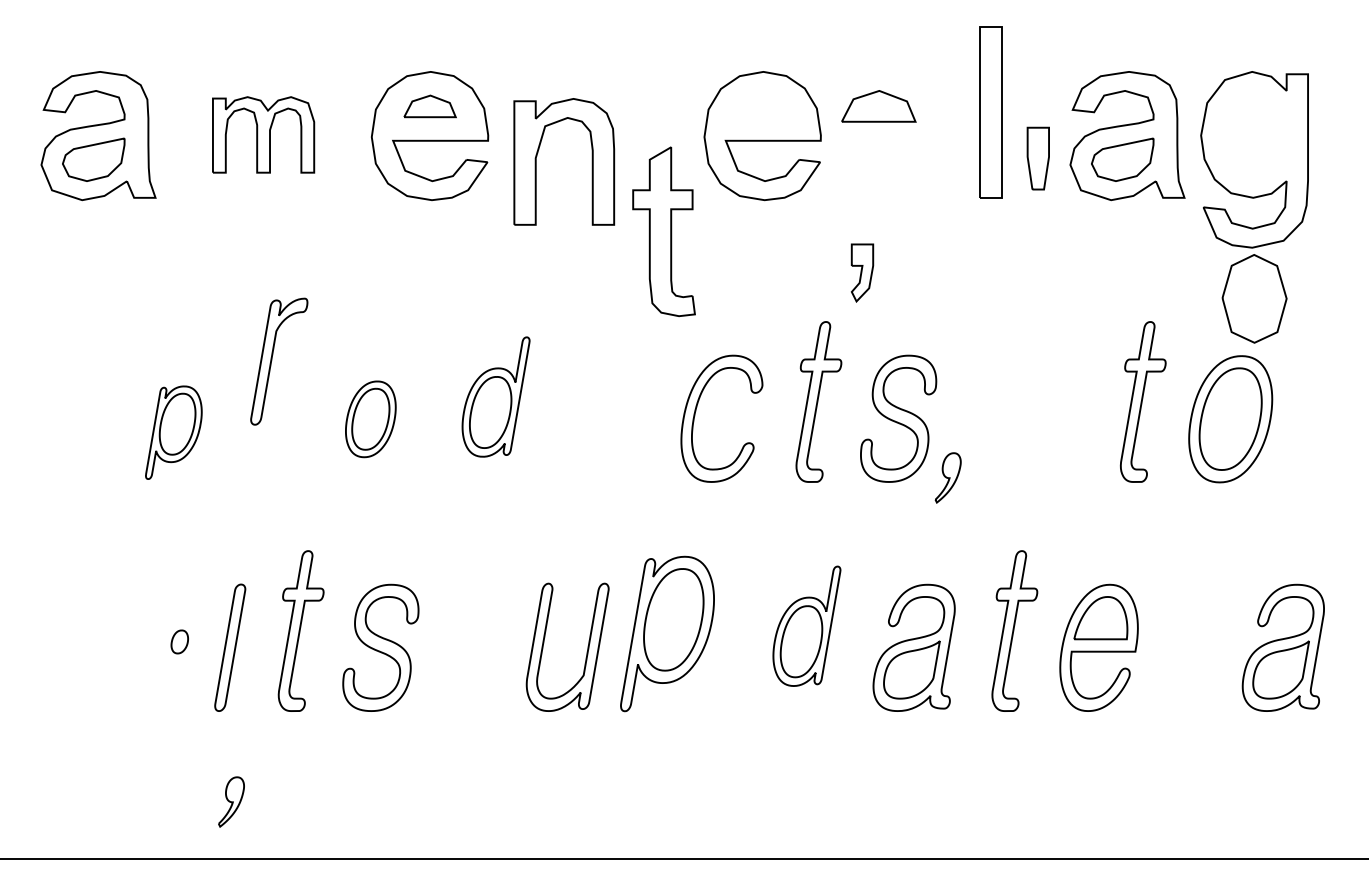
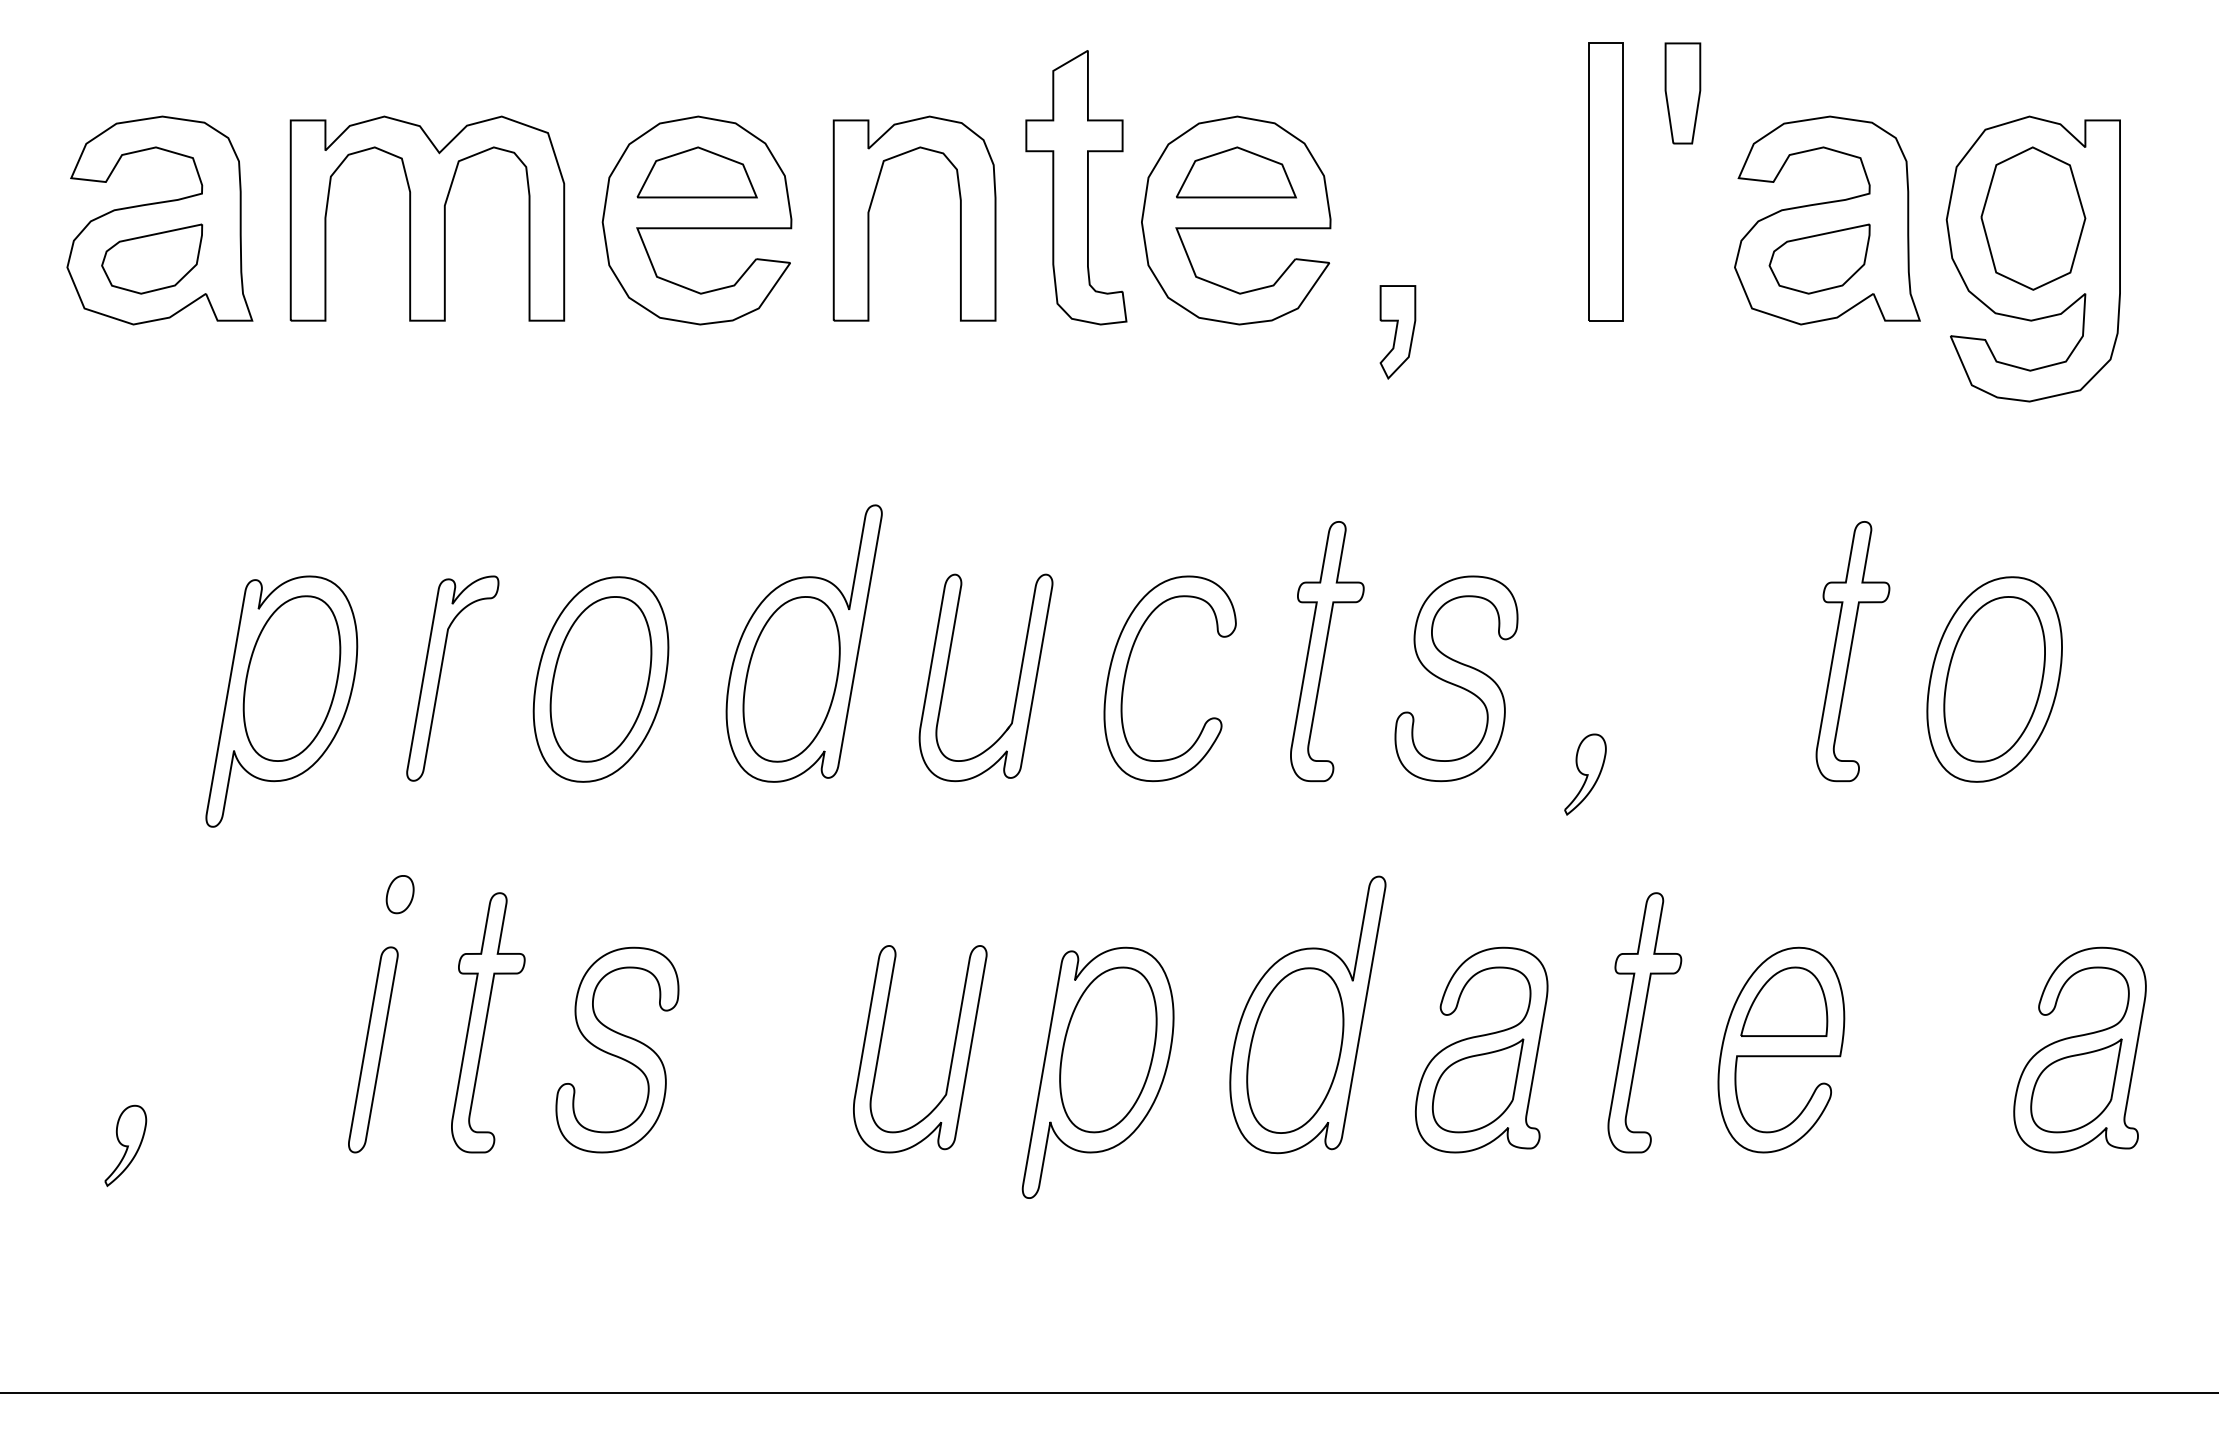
part: (429, 106) -> (696, 172), size x1.43
part: (878, 106) -> (1235, 172), moved
part: (263, 134) -> (427, 218), size x1.67
part: (1037, 158) -> (1681, 93), moved
part: (591, 161) -> (958, 218), moved
part: (663, 231) -> (1075, 187), moved
part: (862, 272) -> (1397, 331), moved
part: (1254, 298) -> (2033, 218), moved
part: (272, 360) -> (441, 676), moved
part: (495, 396) -> (803, 642), size x1.43
part: (370, 419) -> (600, 679), size x1.67
part: (627, 420) -> (1017, 681), added
part: (173, 432) -> (281, 700), size x1.67
part: (947, 477) -> (1584, 773), moved
part: (806, 626) -> (1307, 1015), size x1.43
part: (667, 633) -> (1098, 1072), moved
part: (179, 641) -> (399, 893), moved
part: (231, 801) -> (125, 1145), moved

